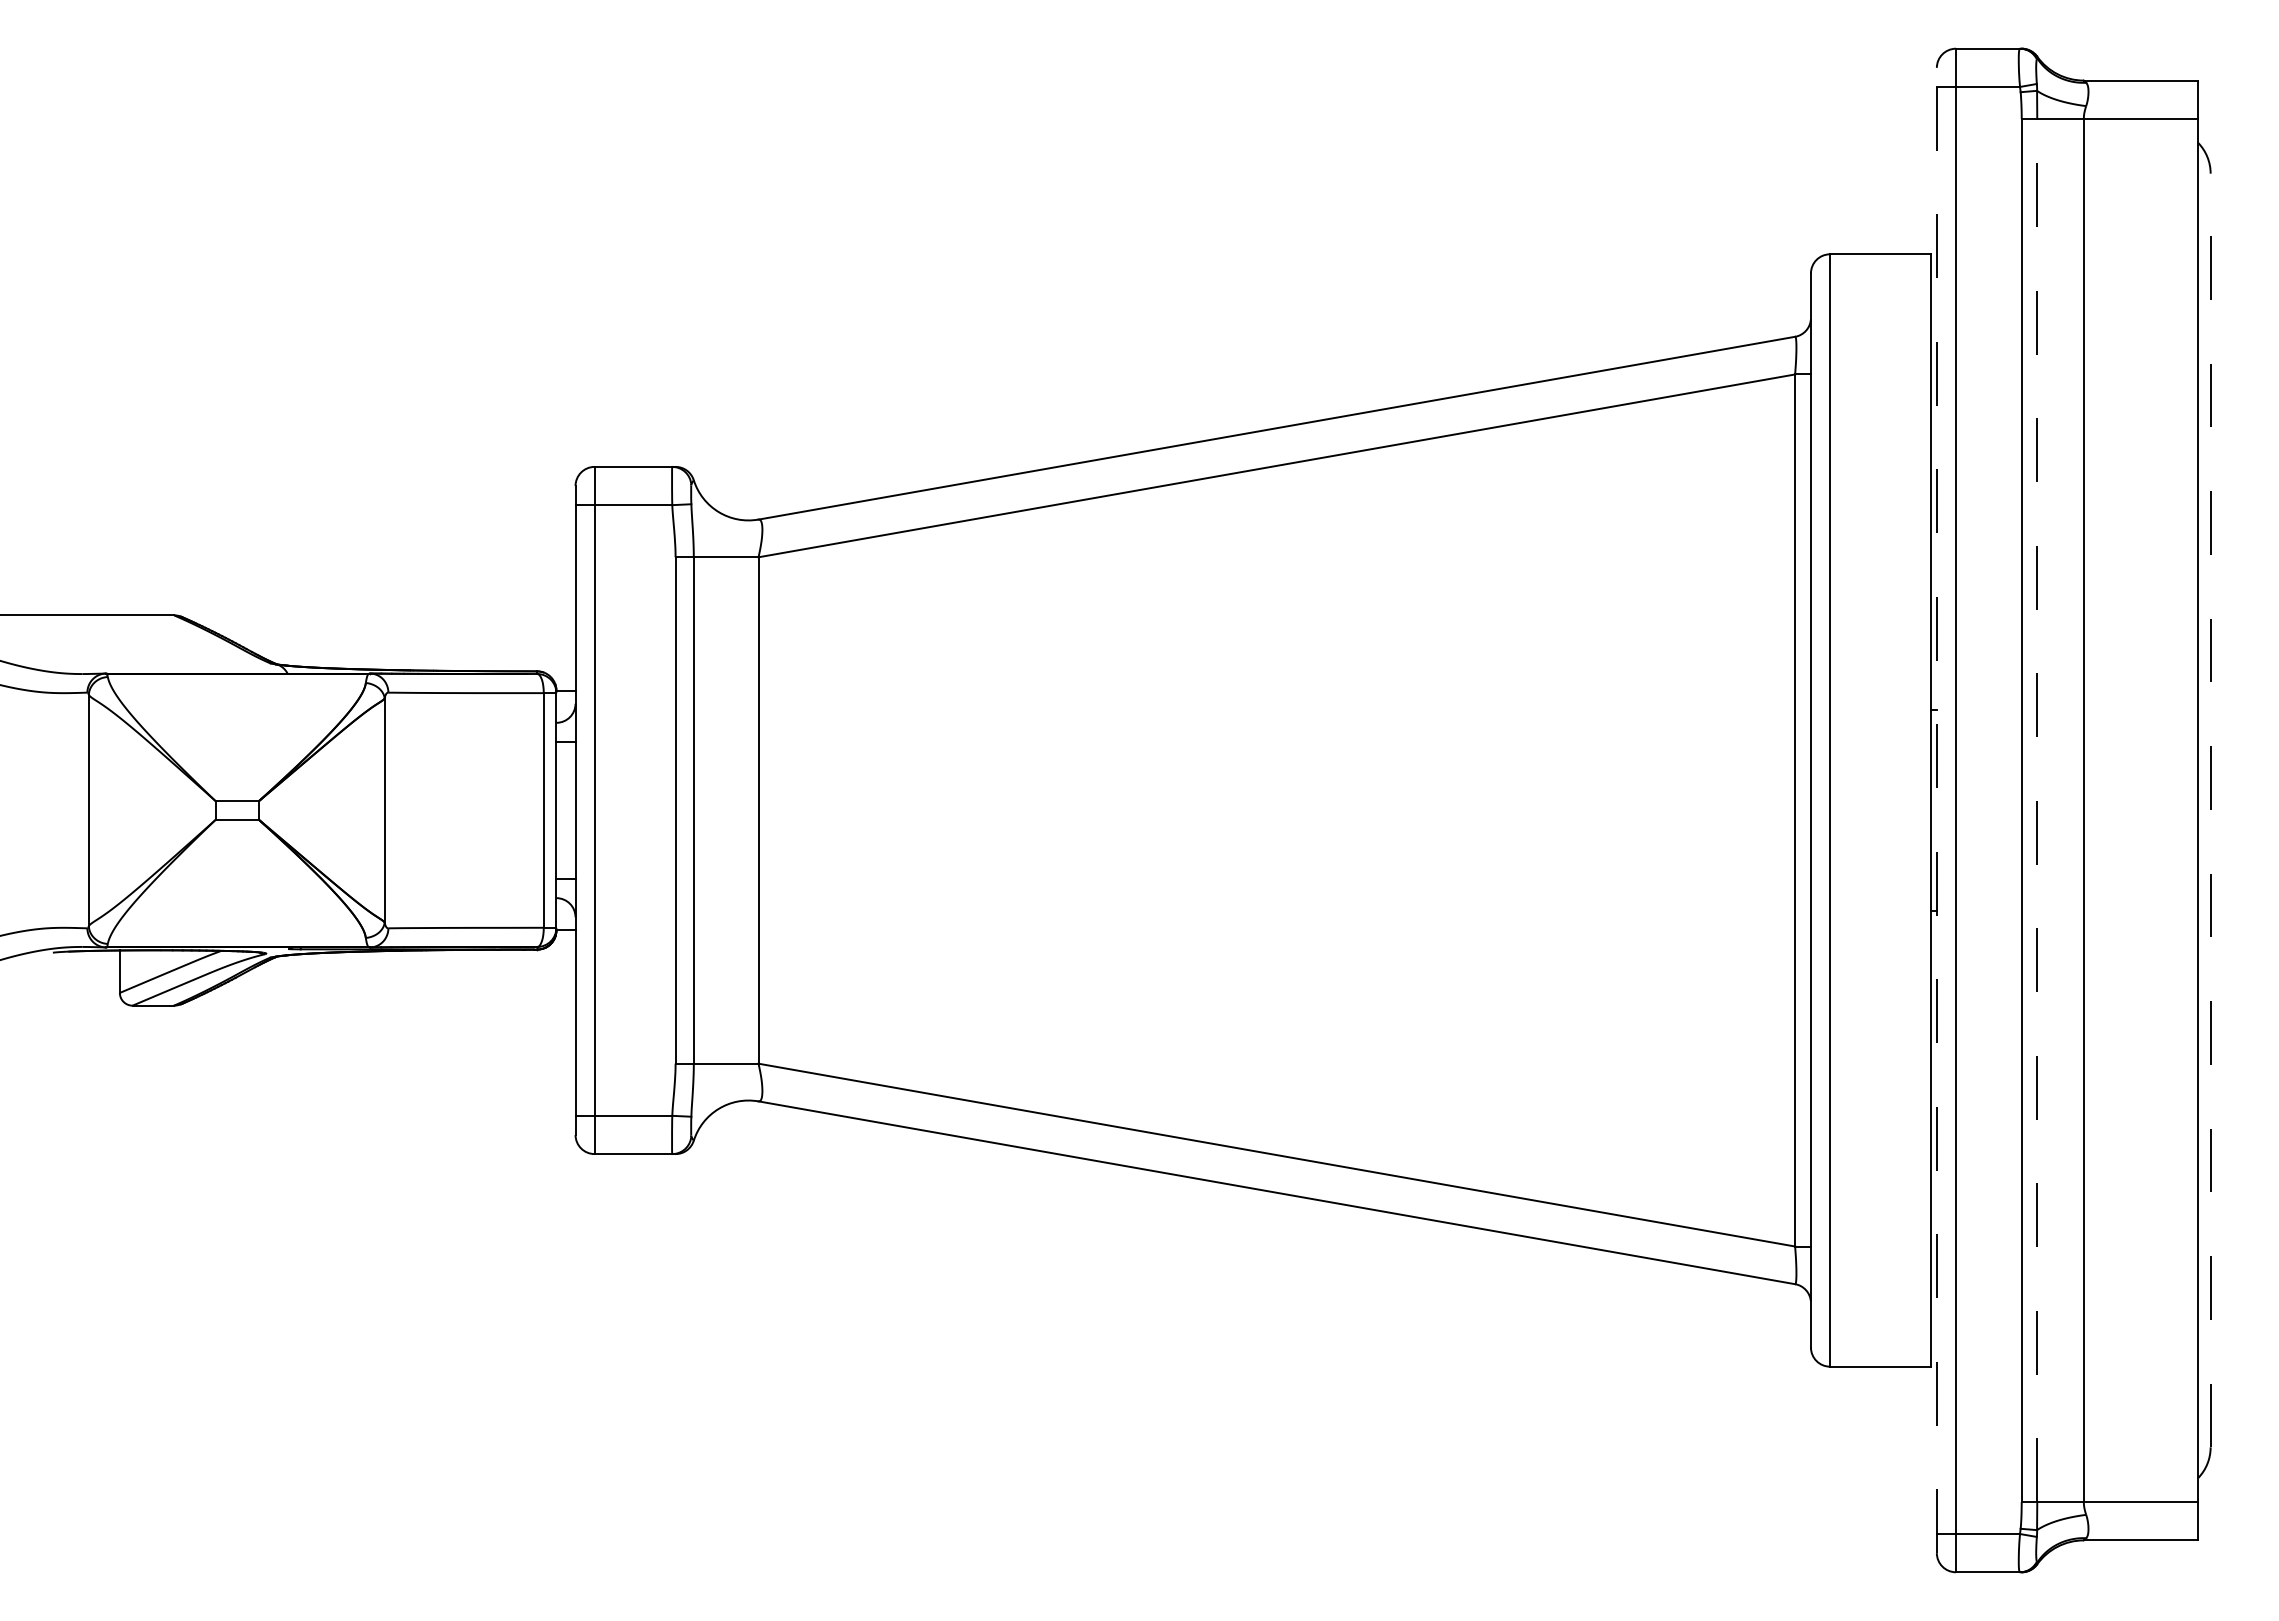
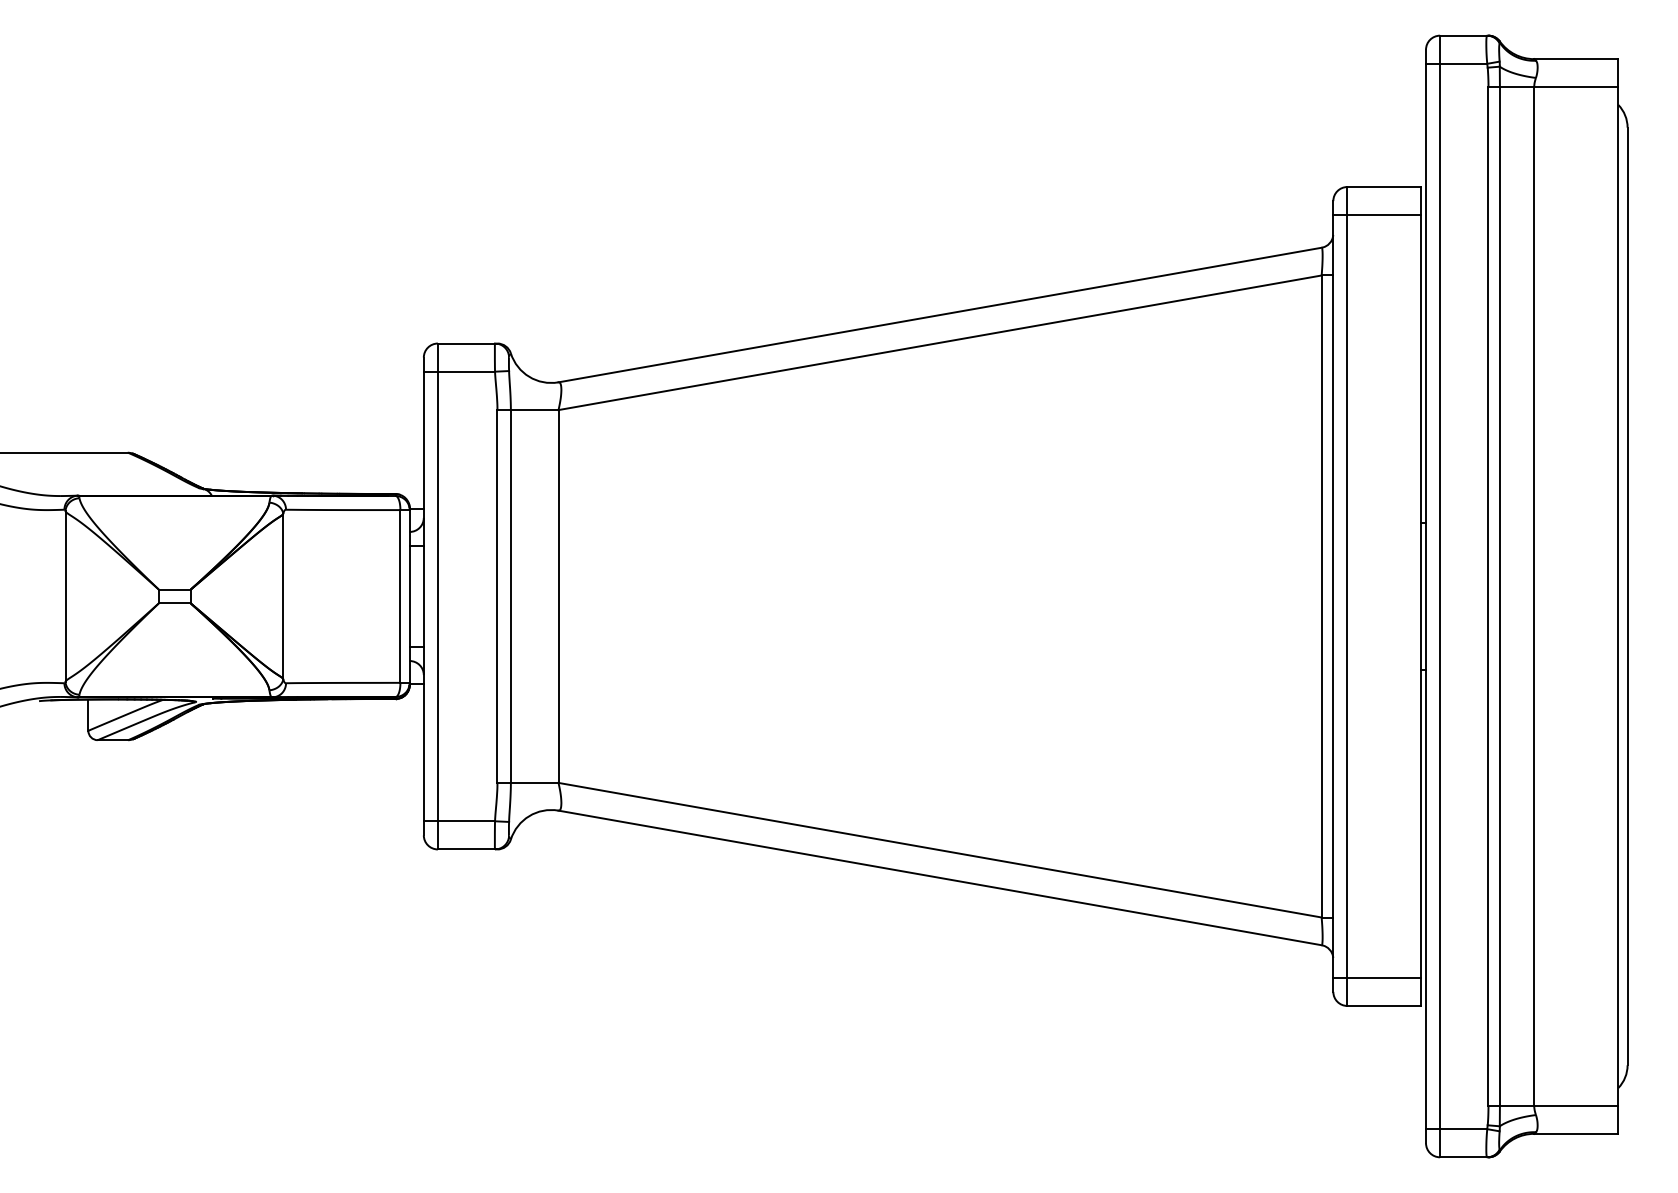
line: (1870, 292) -> (1377, 215), added
line: (1936, 810) -> (1425, 596), dashed -> solid
line: (2037, 810) -> (1500, 596), dashed -> solid
line: (2210, 810) -> (1627, 596), dashed -> solid
line: (1870, 1328) -> (1377, 977), added

